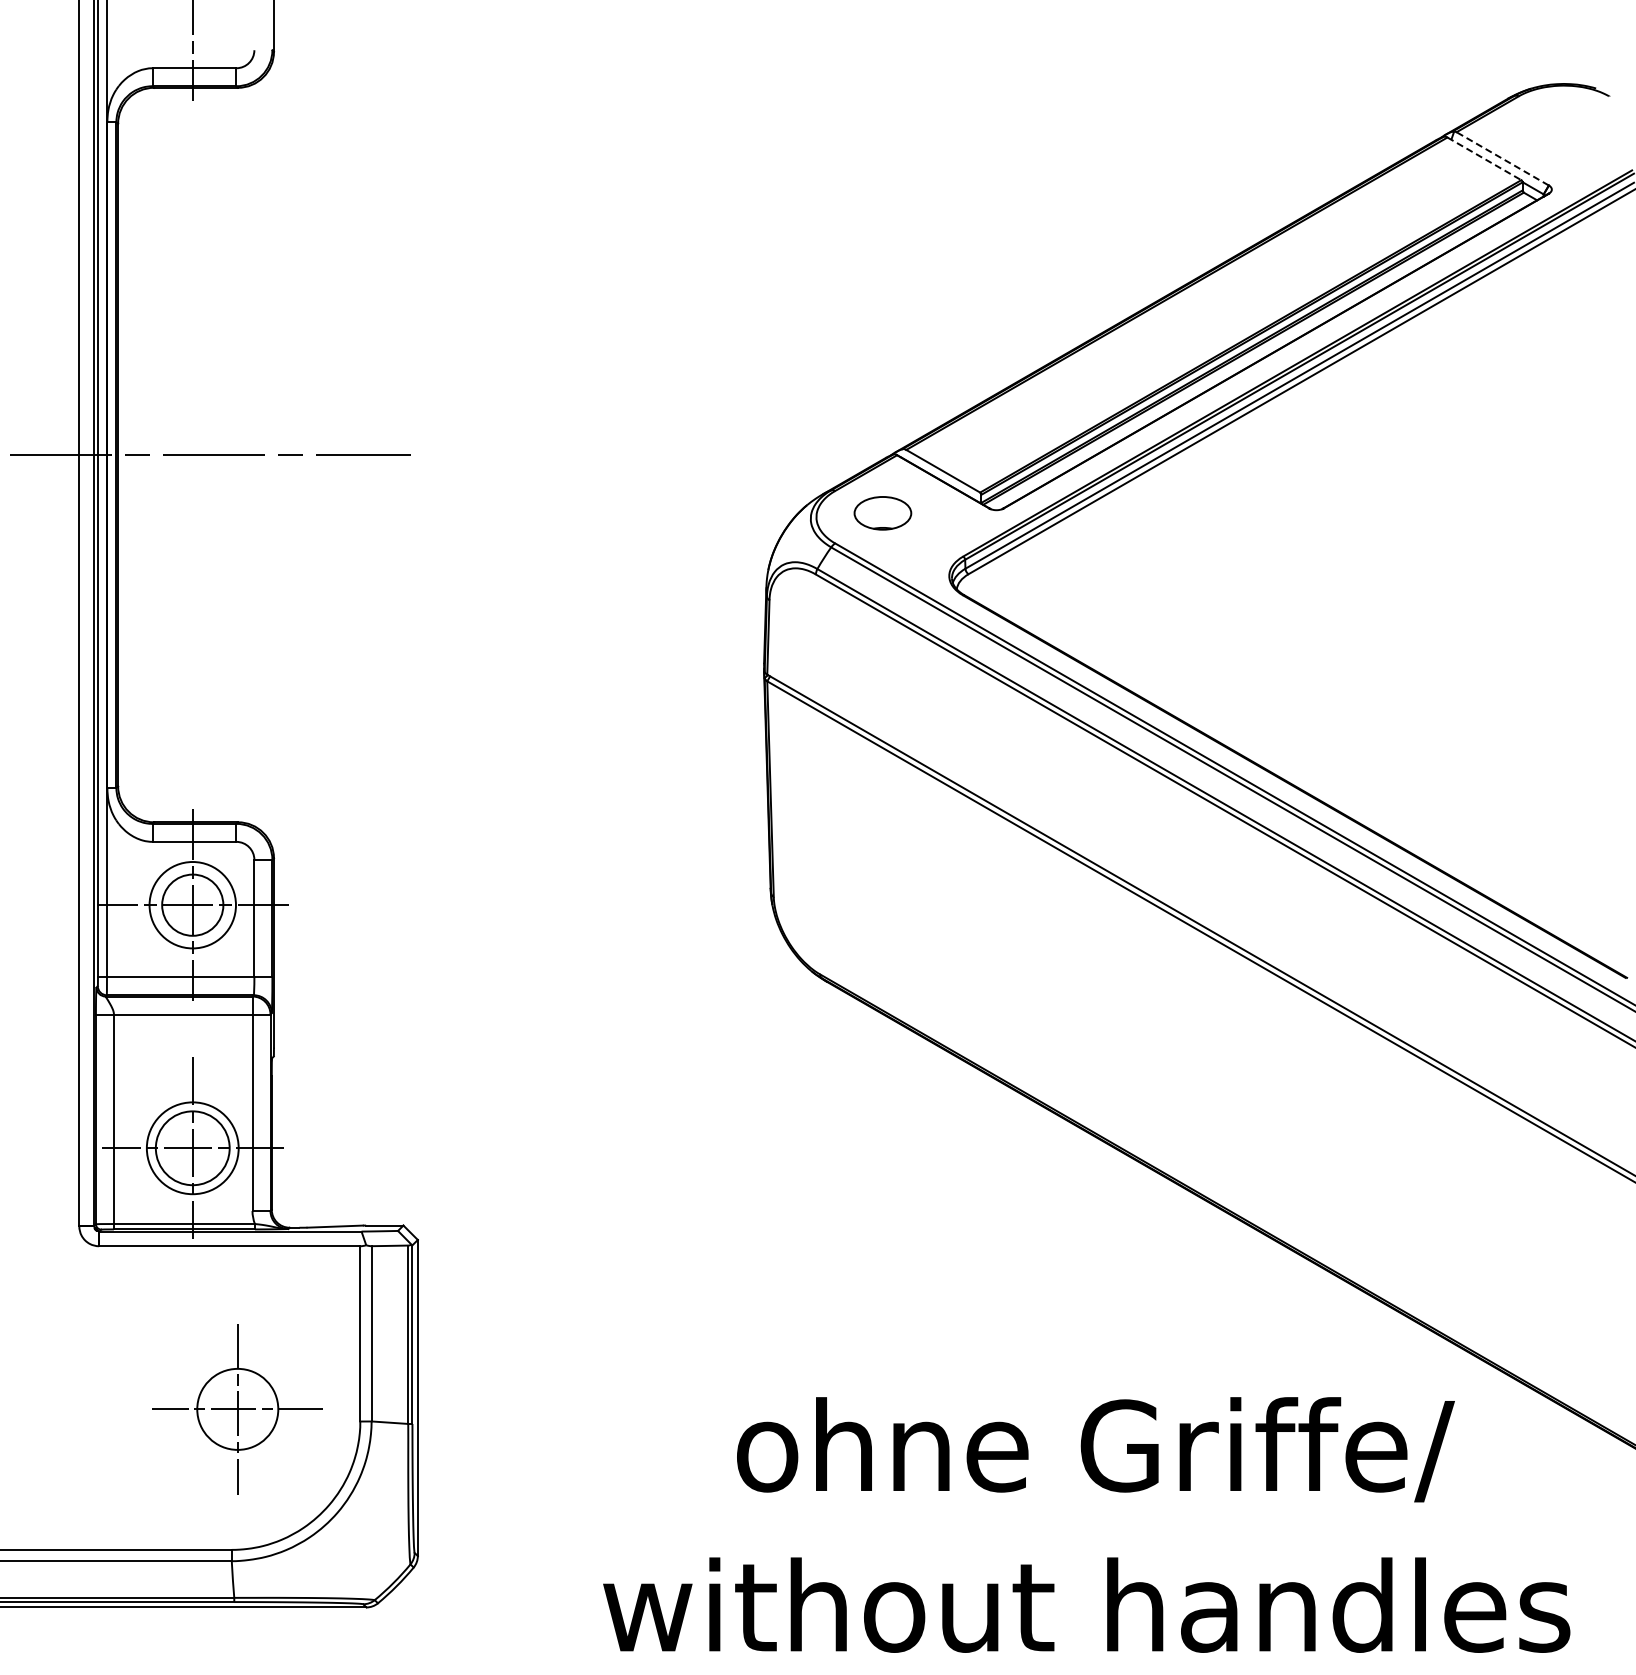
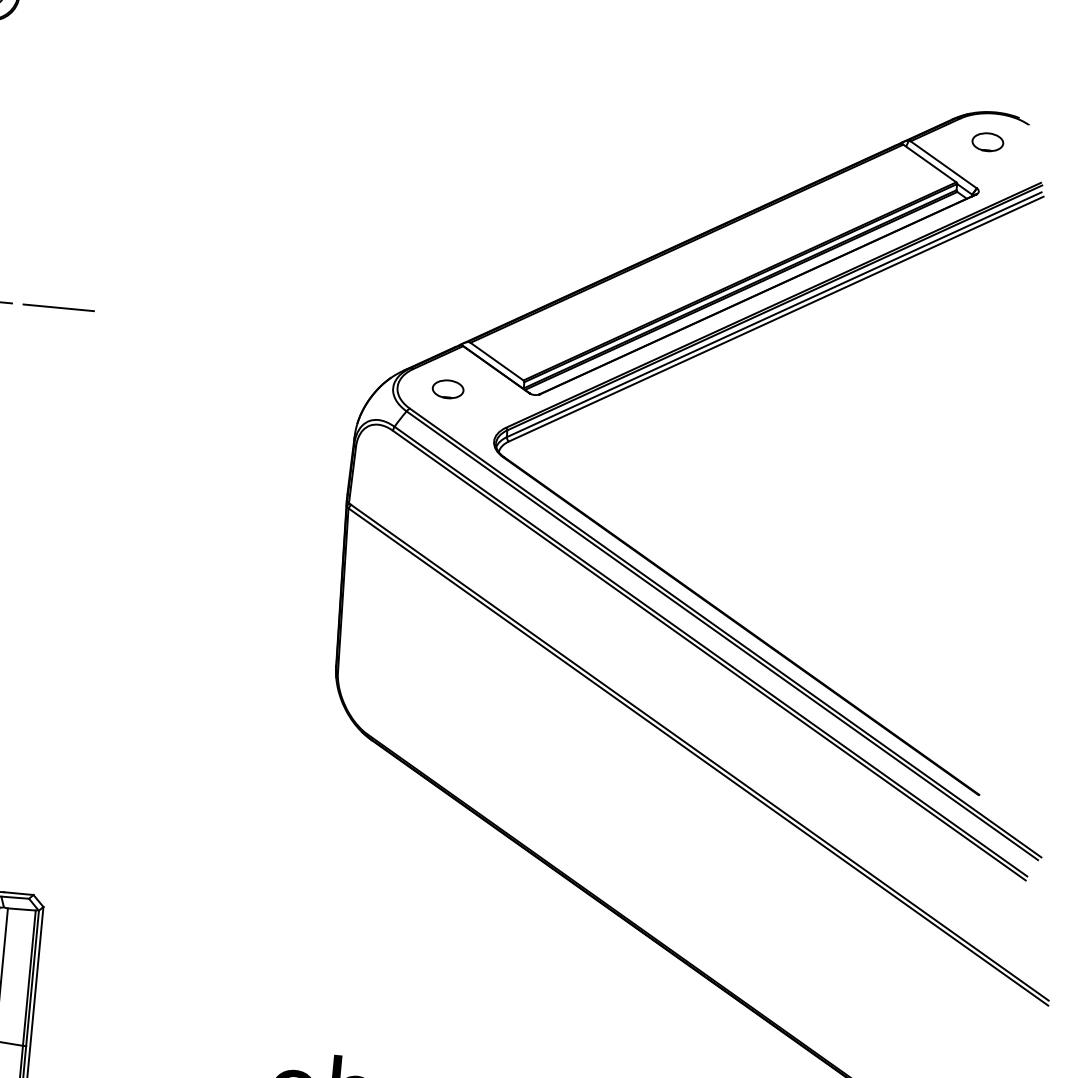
part: (1557, 123) -> (987, 141), added
line: (1484, 158) -> (929, 163), dashed -> solid
line: (1502, 158) -> (943, 164), dashed -> solid
part: (882, 513) -> (447, 389), size x0.71

